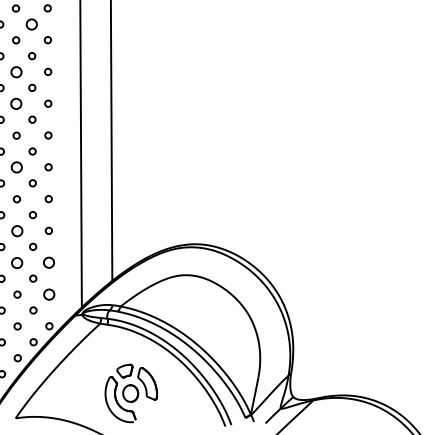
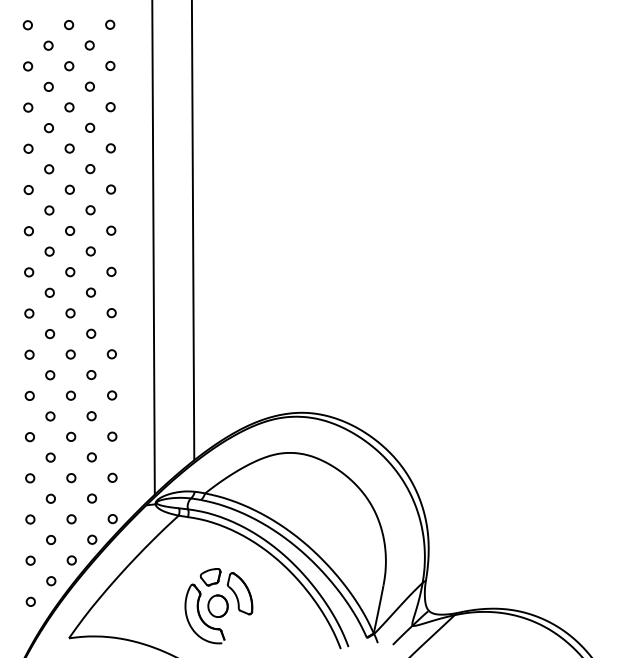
circle: (32, 24) -> (90, 127), size x0.62
circle: (16, 71) -> (69, 189), size x0.62
circle: (16, 103) -> (70, 230), size x0.62
circle: (16, 167) -> (70, 313), size x0.62
circle: (16, 230) -> (70, 395), size x0.62
circle: (17, 262) -> (71, 436), size x0.62
circle: (49, 262) -> (112, 436), size x0.62
circle: (49, 294) -> (112, 477), size x0.62

